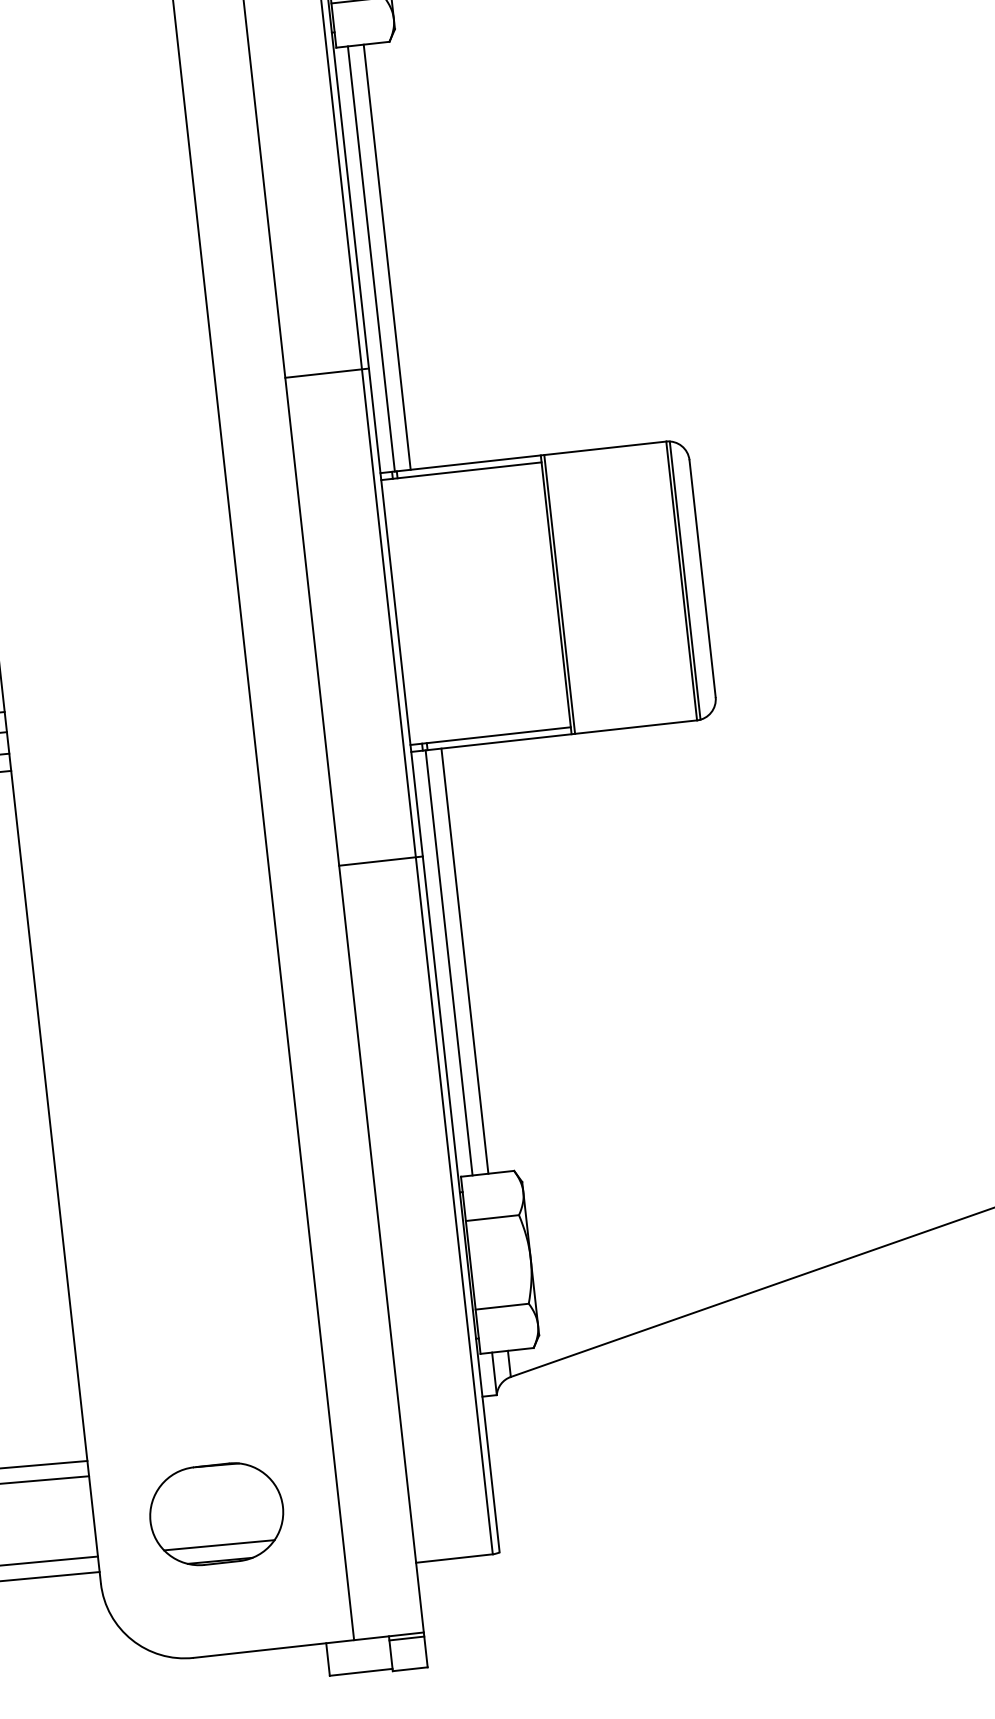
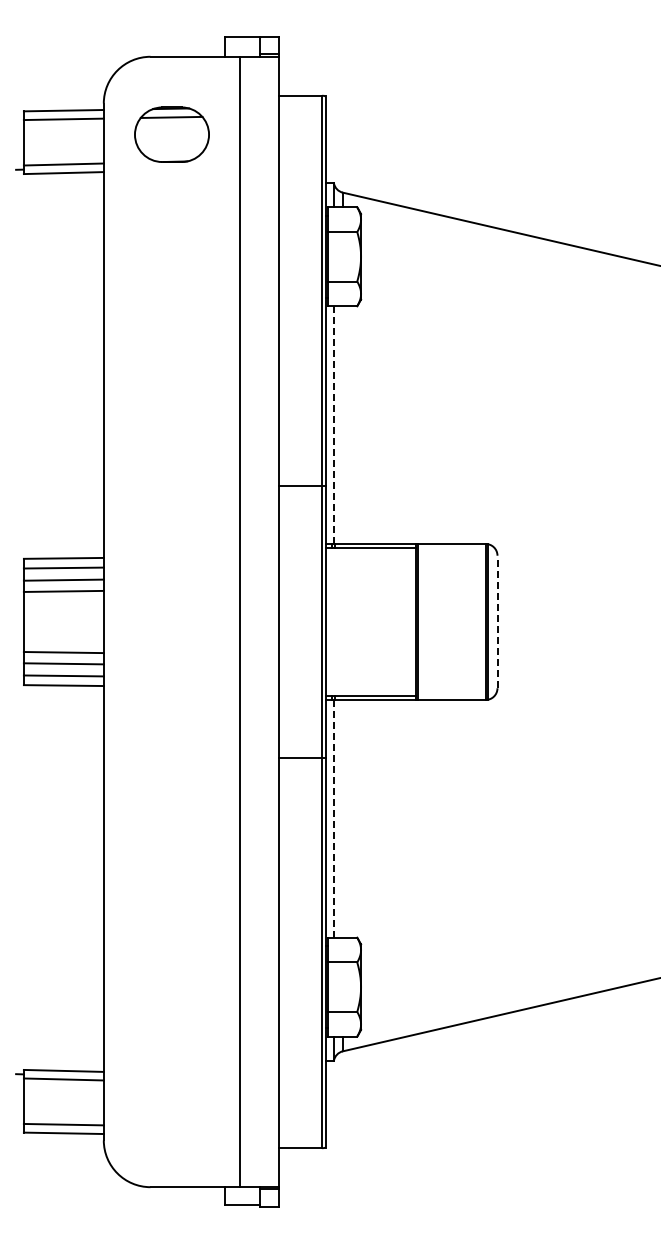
line: (386, 257) -> (342, 425), removed
line: (372, 259) -> (334, 425), solid -> dashed
line: (702, 577) -> (497, 621), solid -> dashed
line: (464, 960) -> (342, 818), removed
line: (449, 962) -> (334, 818), solid -> dashed
part: (215, 1514) -> (171, 1109), removed

